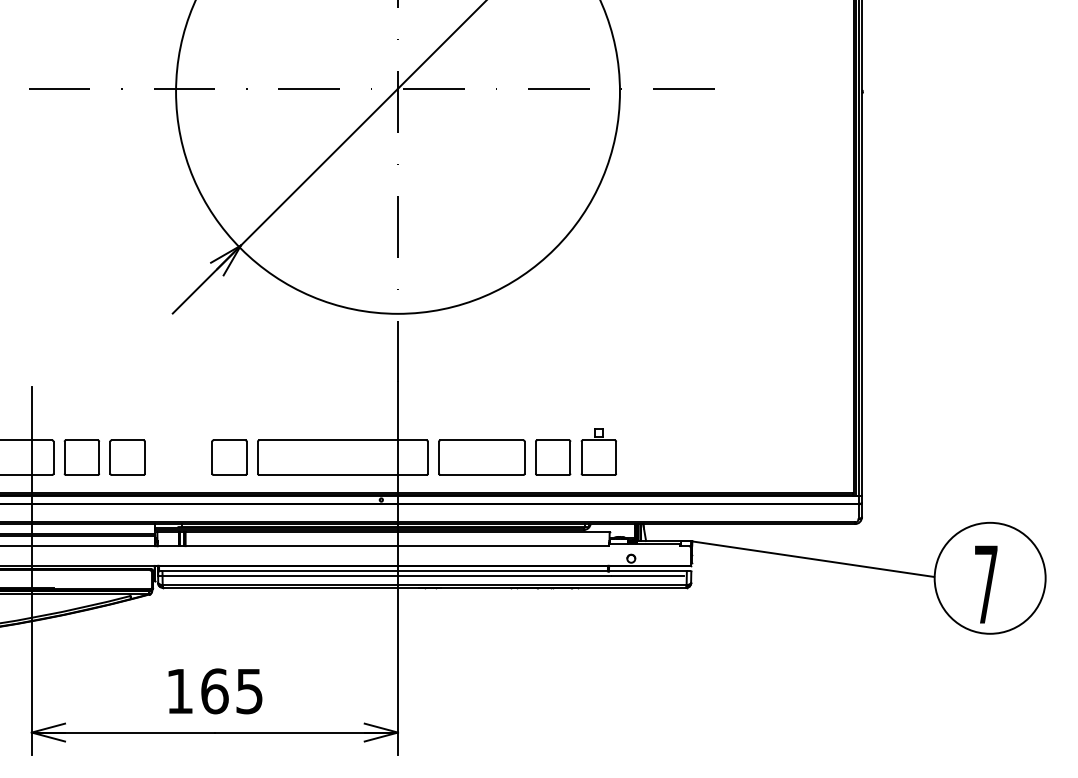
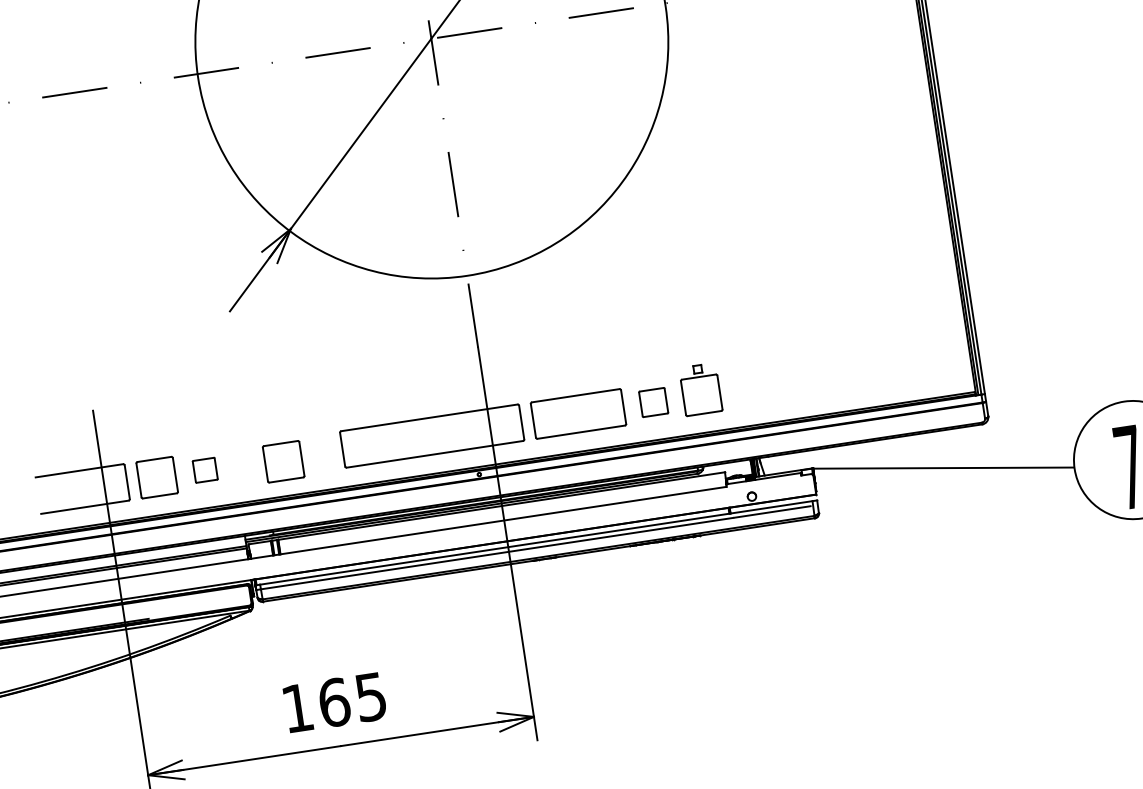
part: (127, 457) -> (205, 470), size x0.6
part: (229, 457) -> (283, 461), moved
part: (553, 457) -> (653, 402), size x0.7

